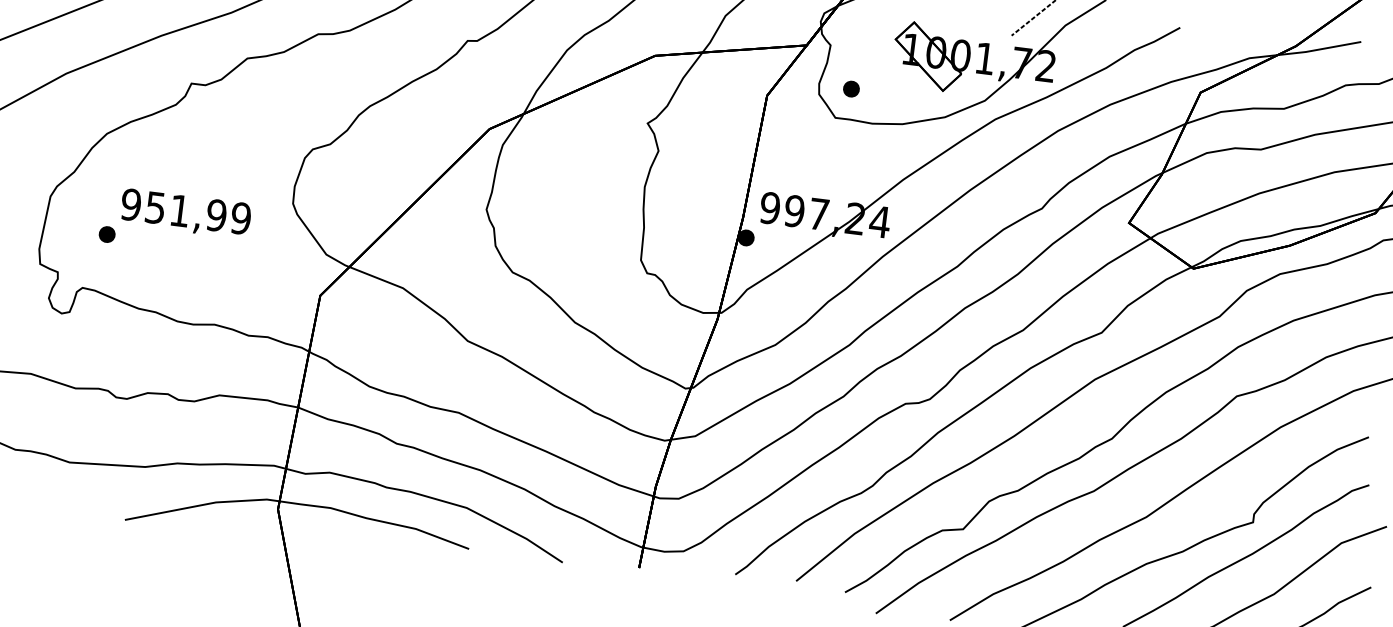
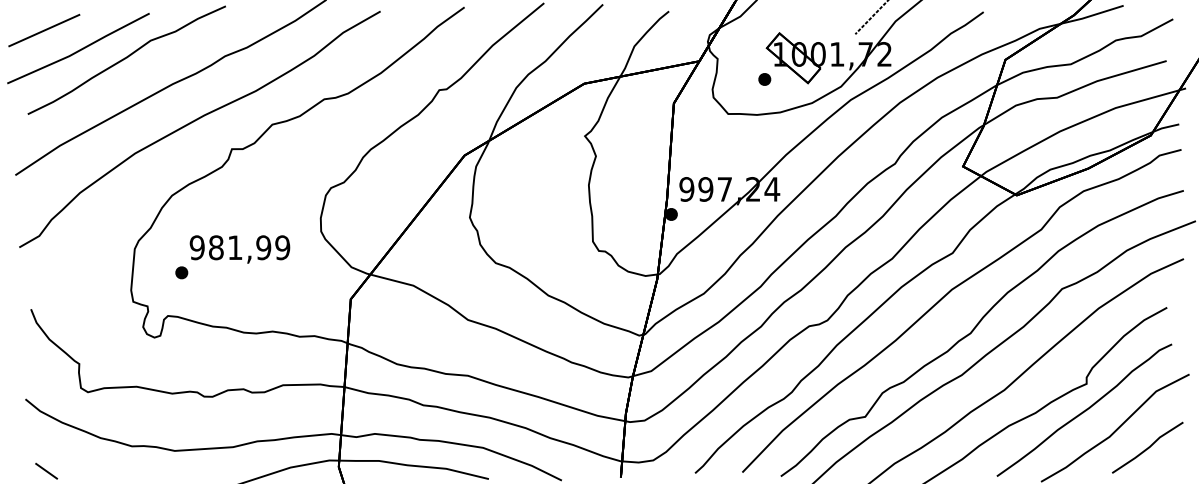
part: (851, 89) -> (764, 79), moved
text: (155, 207) -> (216, 247), 951,99 -> 981,99

